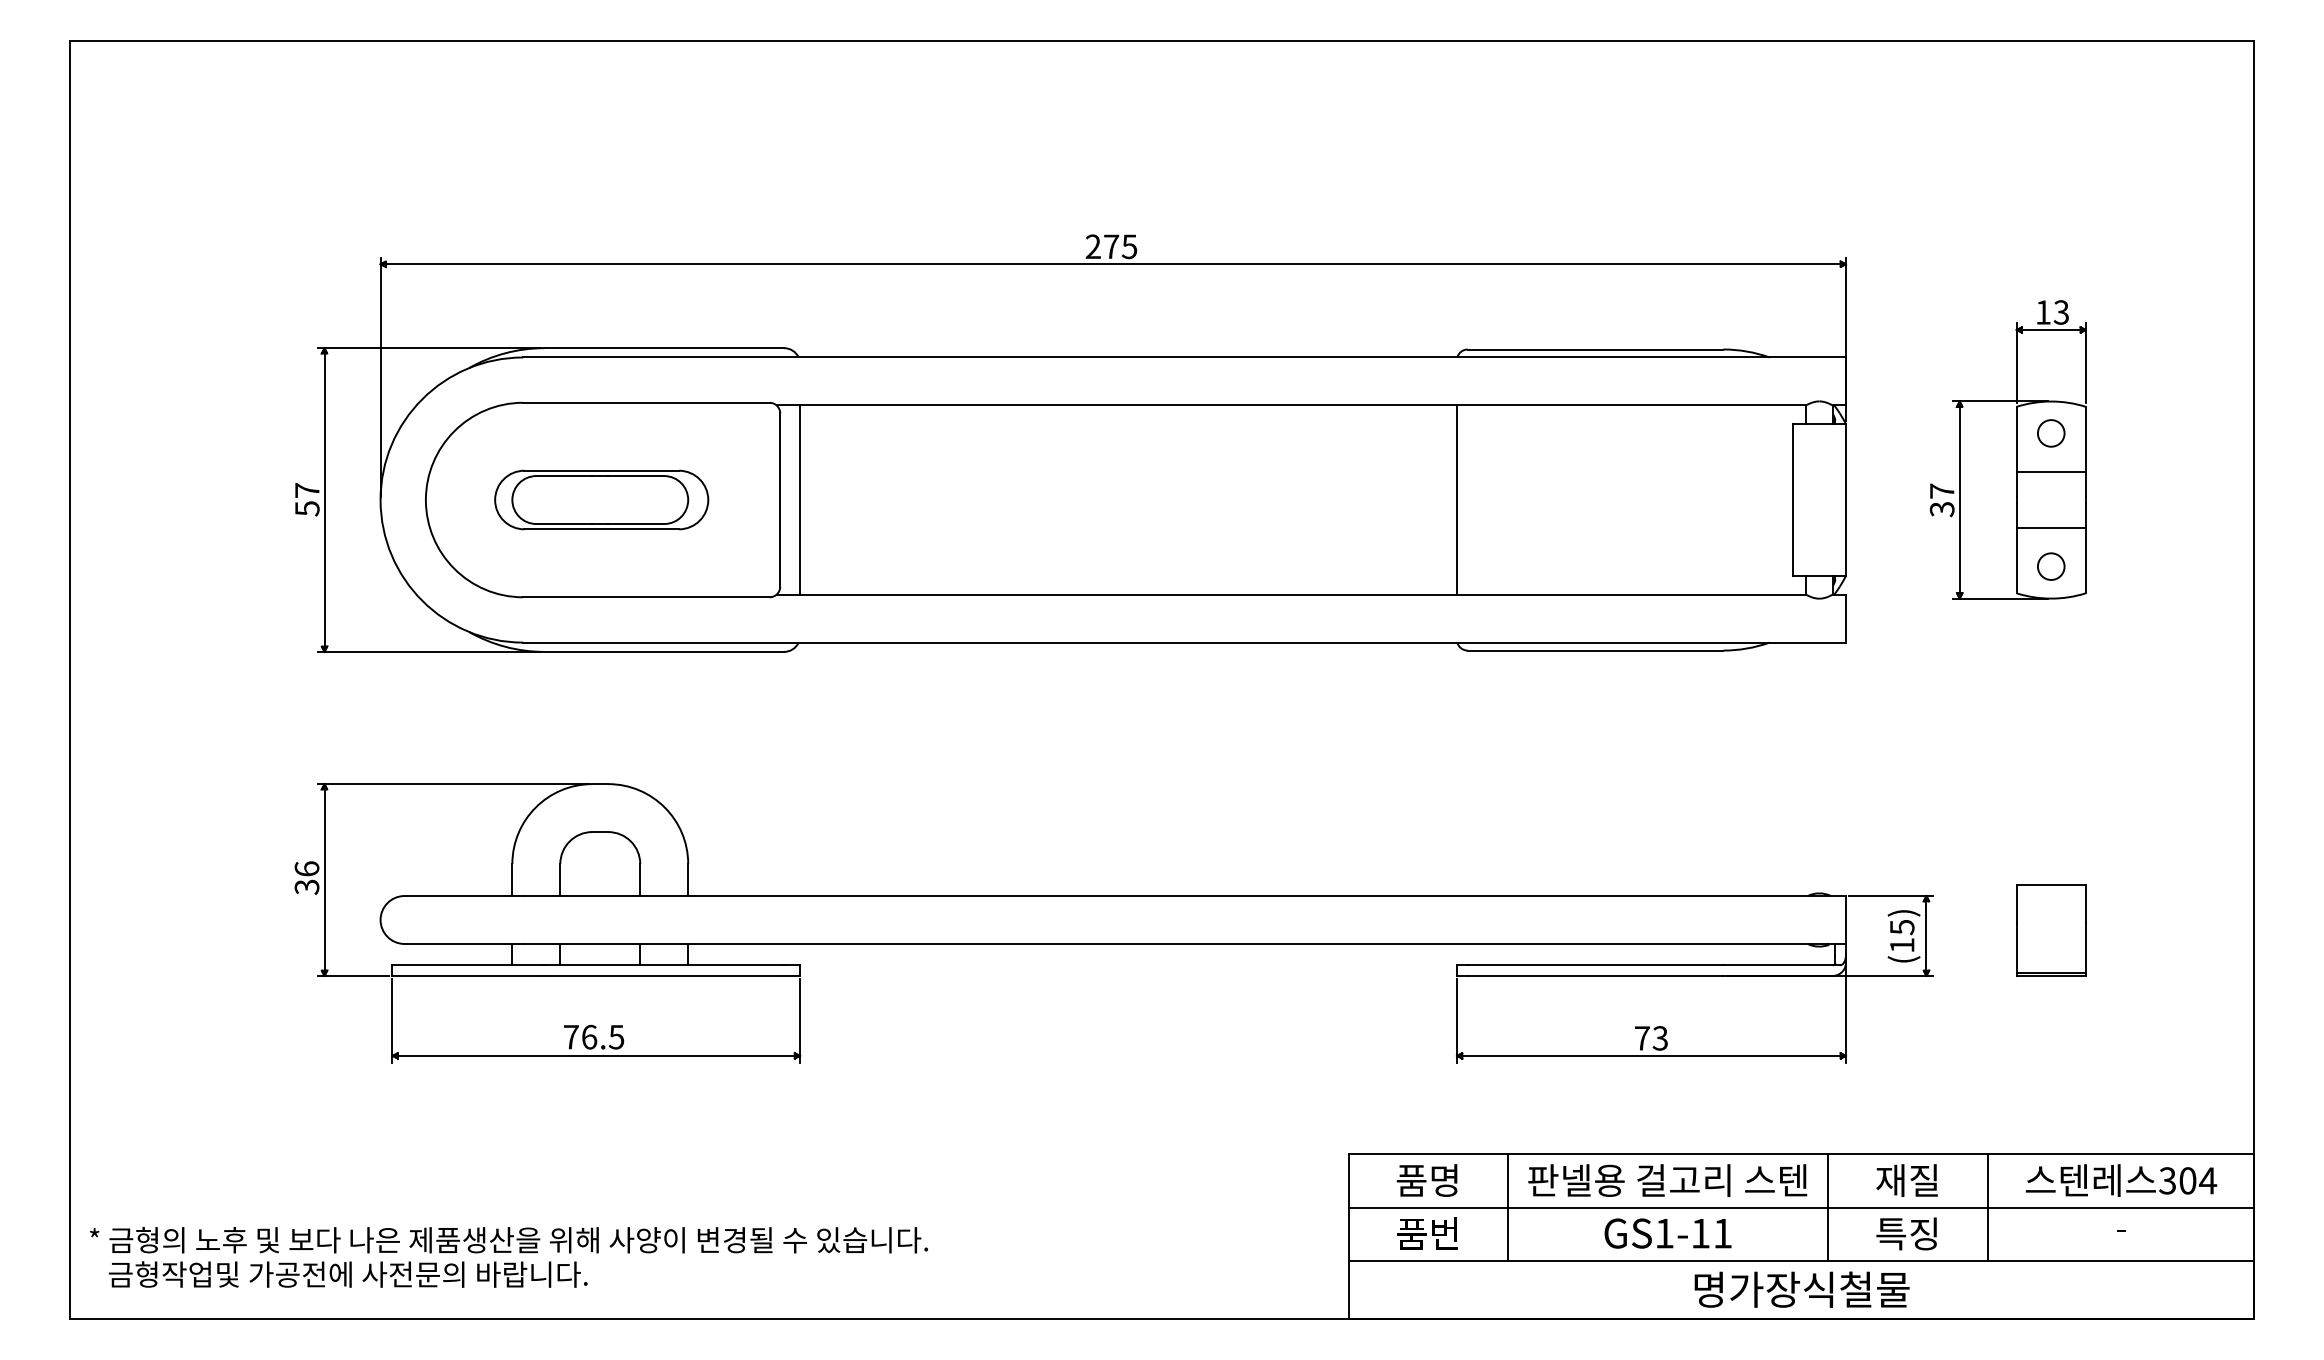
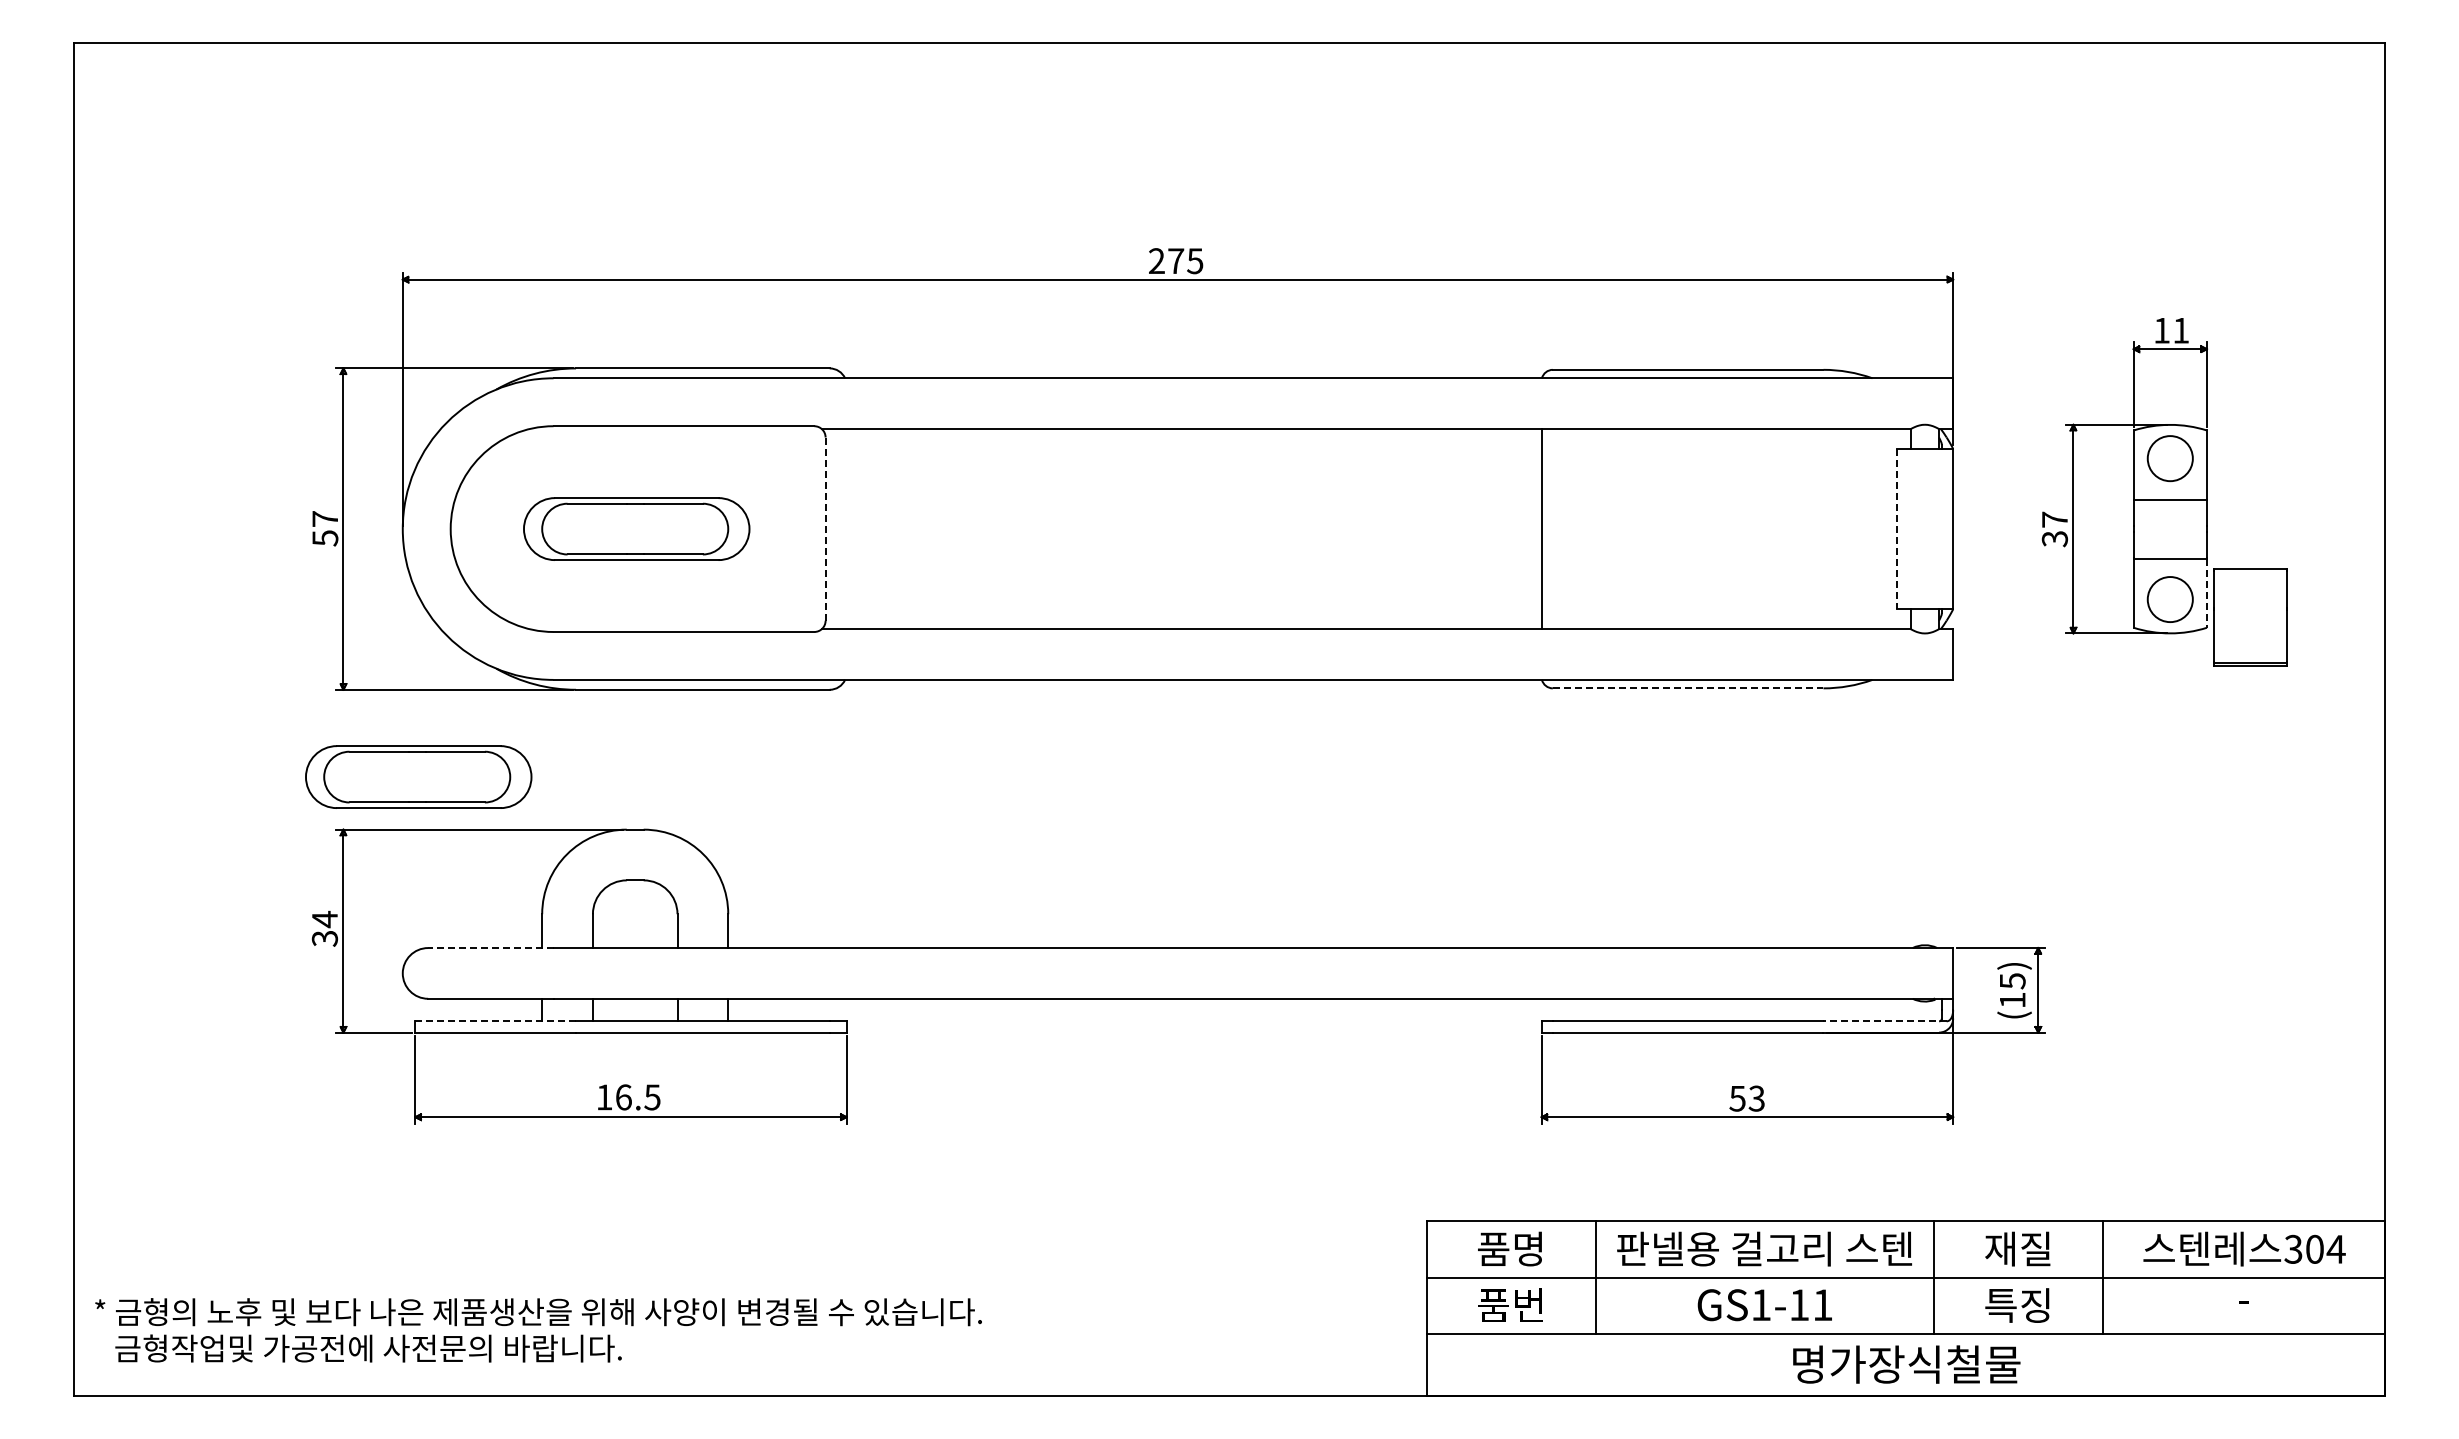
text: (2060, 312) -> (2180, 330), 13 -> 11
circle: (2051, 433) -> (2170, 458), size x1.6
line: (780, 500) -> (825, 529), solid -> dashed
line: (799, 500) -> (846, 529), removed
line: (1792, 500) -> (1896, 529), solid -> dashed
line: (2085, 560) -> (2206, 593), solid -> dashed
circle: (2051, 566) -> (2170, 599), size x1.6
line: (1595, 650) -> (1688, 688), solid -> dashed
part: (395, 733) -> (418, 776), added
text: (306, 869) -> (324, 919), 36 -> 34
line: (463, 896) -> (490, 948), solid -> dashed
part: (2051, 930) -> (2250, 617), moved
line: (468, 965) -> (495, 1021), solid -> dashed
line: (1782, 965) -> (1885, 1021), solid -> dashed
text: (571, 1037) -> (604, 1097), 76.5 -> 16.5
text: (1642, 1038) -> (1737, 1098), 73 -> 53

